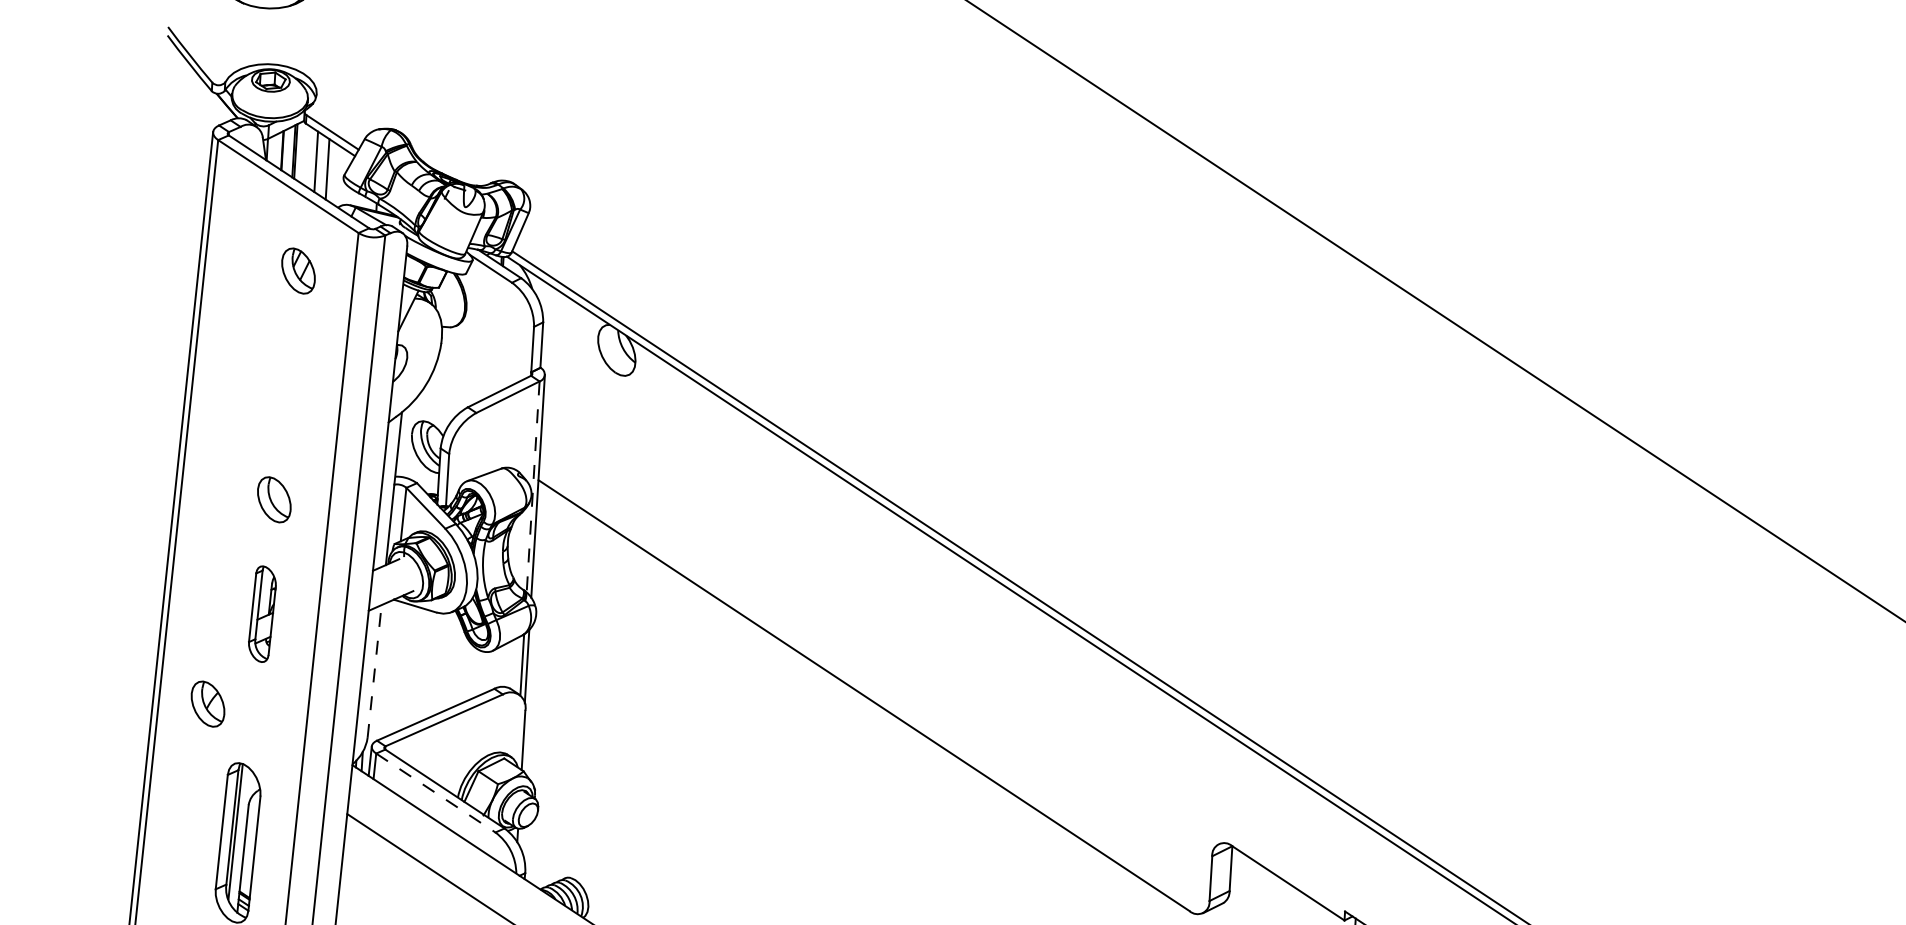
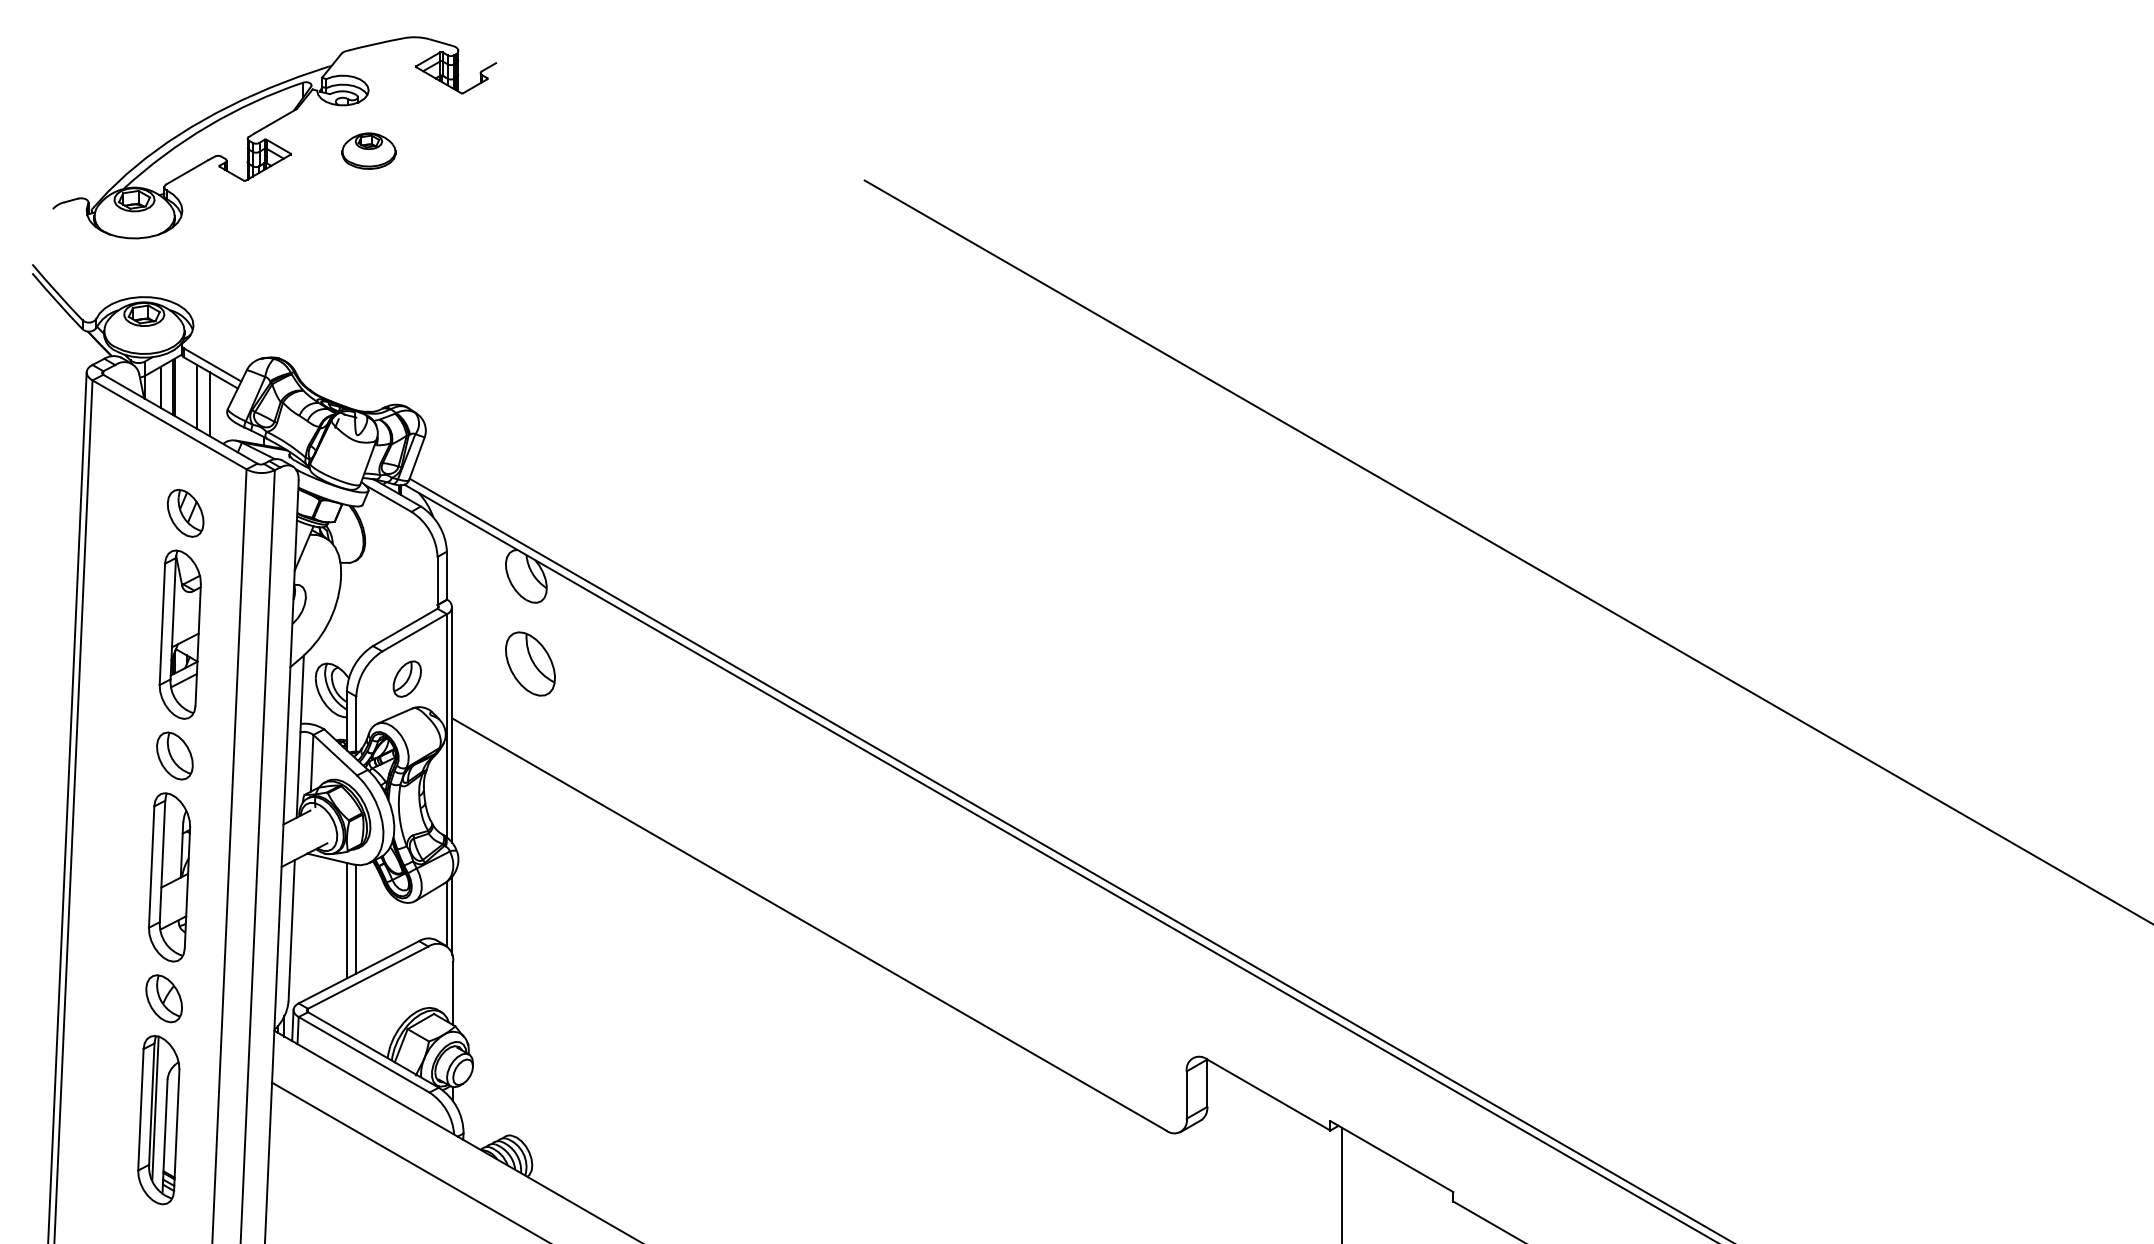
part: (285, 385) -> (179, 634), added
part: (615, 432) -> (530, 663), added
part: (497, 439) -> (406, 678), added
line: (532, 486) -> (446, 725), dashed -> solid
part: (262, 614) -> (169, 877), size x1.67
line: (436, 664) -> (356, 919), added
line: (426, 665) -> (346, 920), added
line: (374, 671) -> (291, 930), dashed -> solid
part: (207, 703) -> (163, 998), moved
line: (436, 792) -> (364, 1054), dashed -> solid

